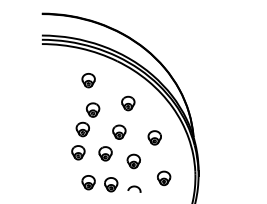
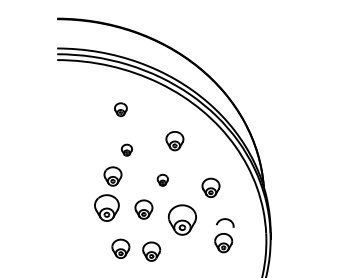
part: (88, 80) -> (120, 109), size x0.7
part: (92, 110) -> (126, 150), size x0.6
part: (119, 132) -> (162, 180), size x0.6
part: (78, 153) -> (106, 208), size x1.4
part: (133, 161) -> (182, 219), size x1.6
curve: (135, 187) -> (226, 220), moved

